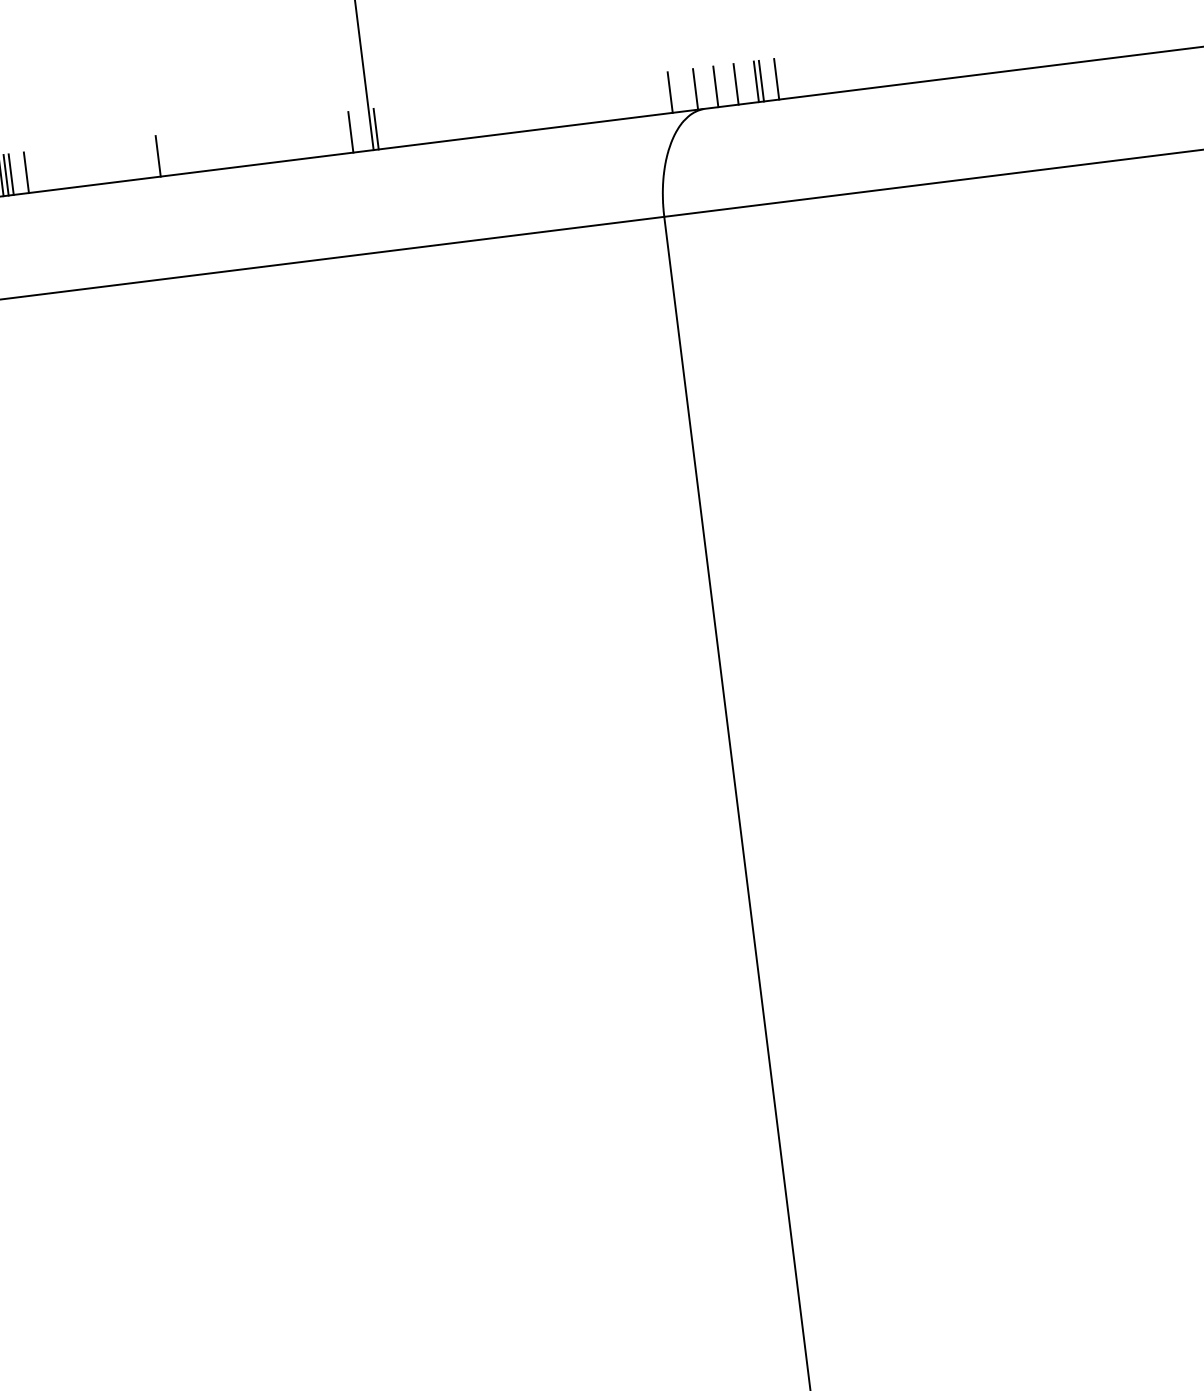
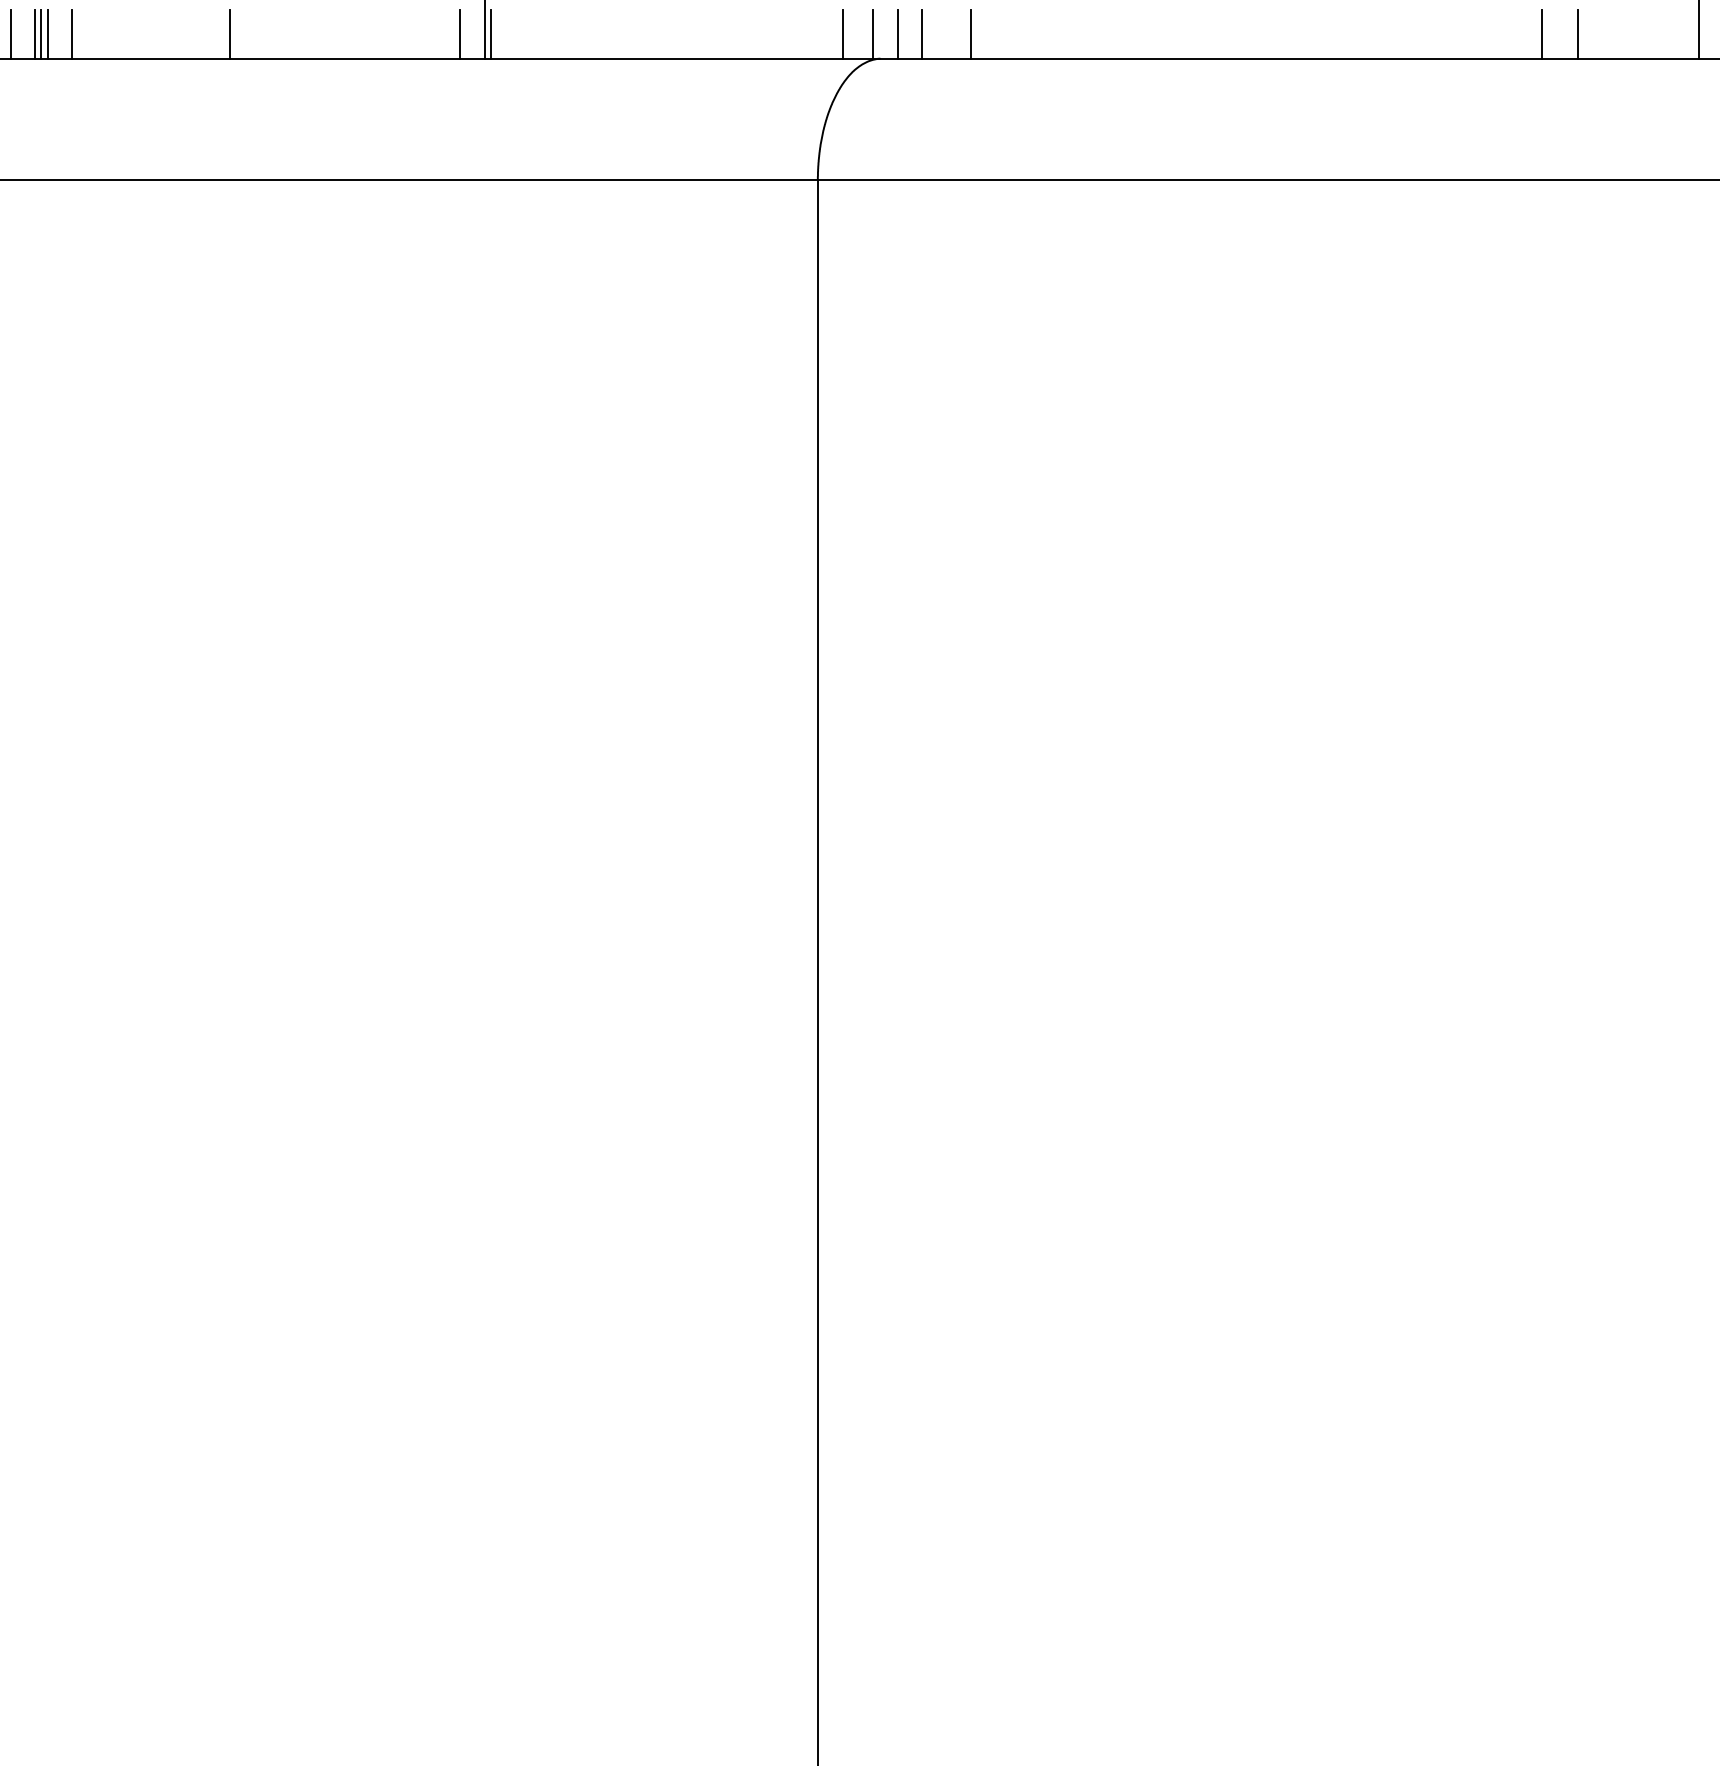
line: (756, 81) -> (946, 34), removed
line: (761, 81) -> (952, 34), removed
line: (11, 174) -> (53, 34), removed

